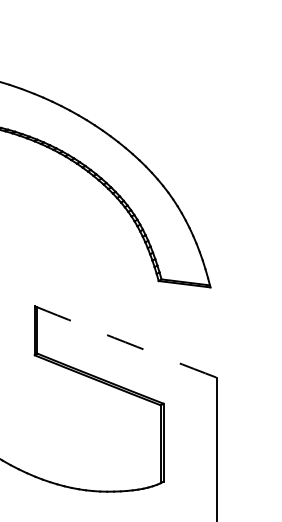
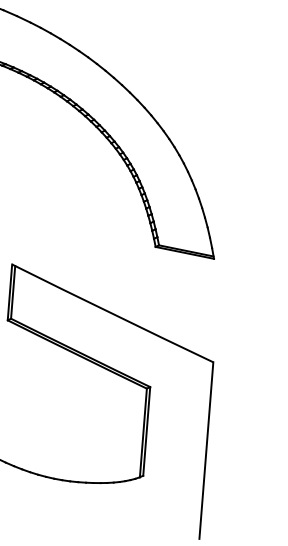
arc: (125, 342) -> (112, 313), dashed -> solid

